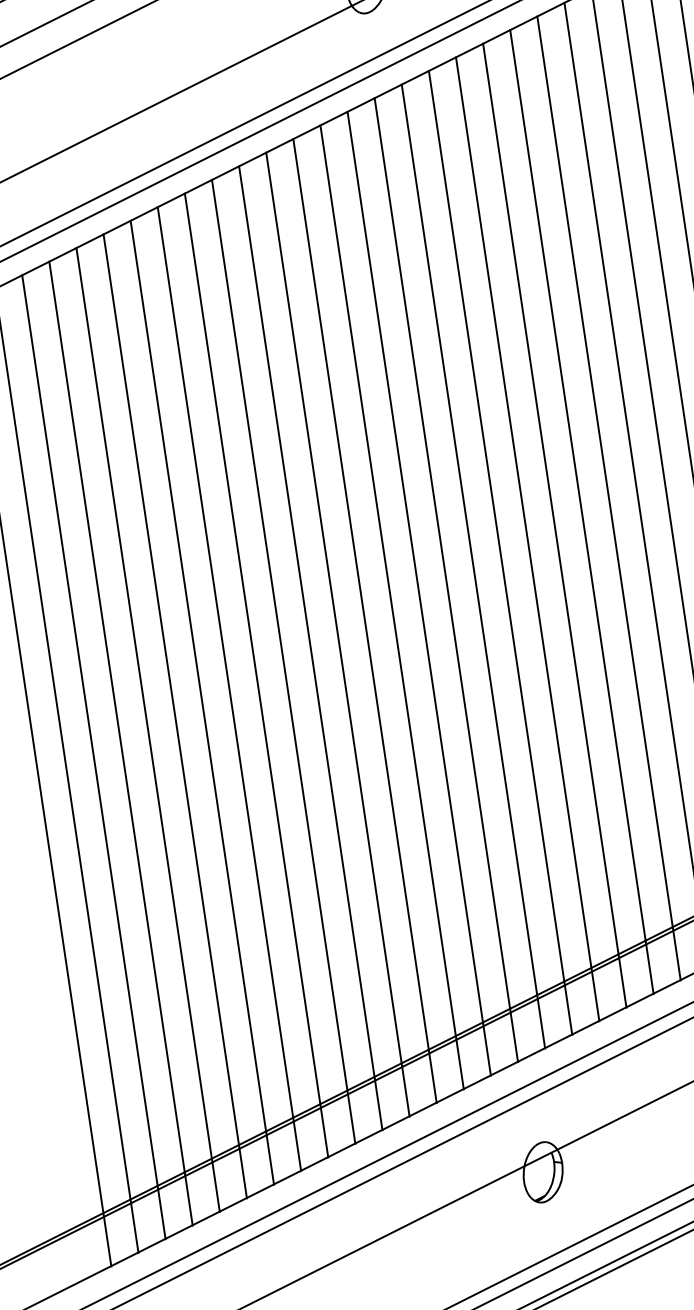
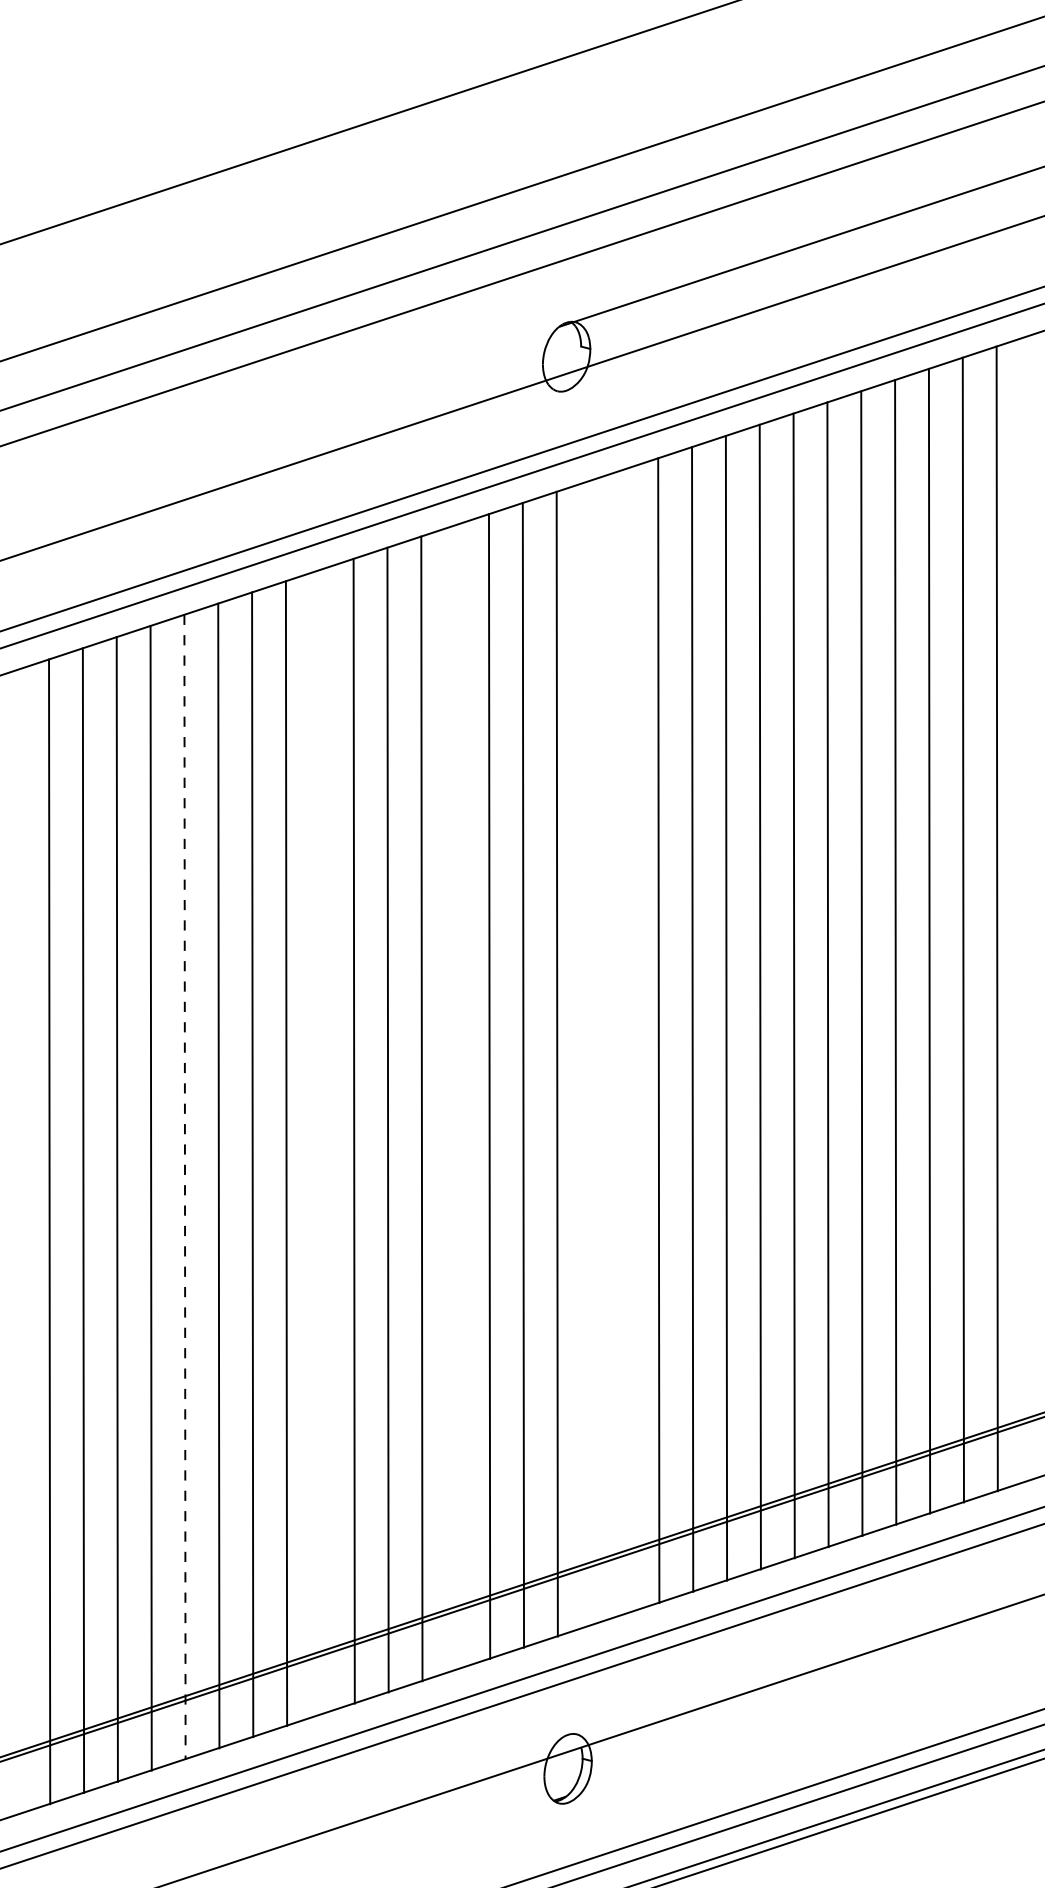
line: (500, 552) -> (624, 1041), removed
line: (472, 566) -> (590, 1052), removed
line: (364, 620) -> (455, 1097), removed
line: (255, 675) -> (319, 1142), removed
line: (148, 730) -> (185, 1187), solid -> dashed

